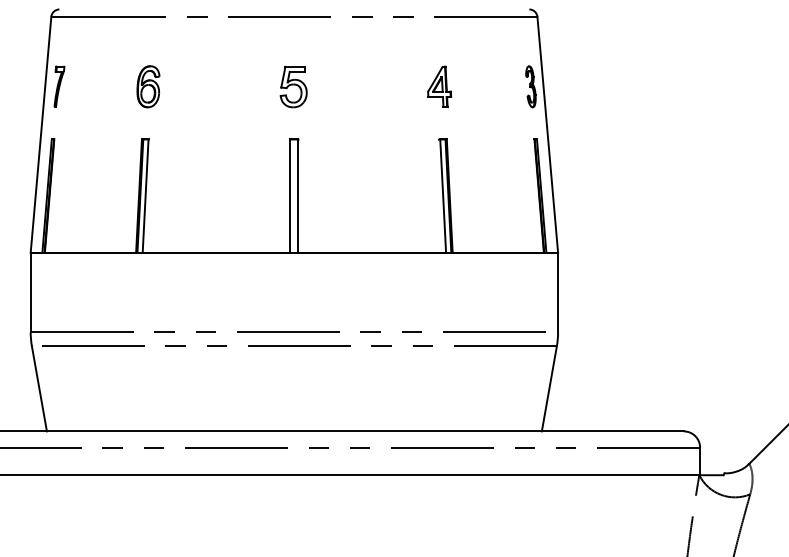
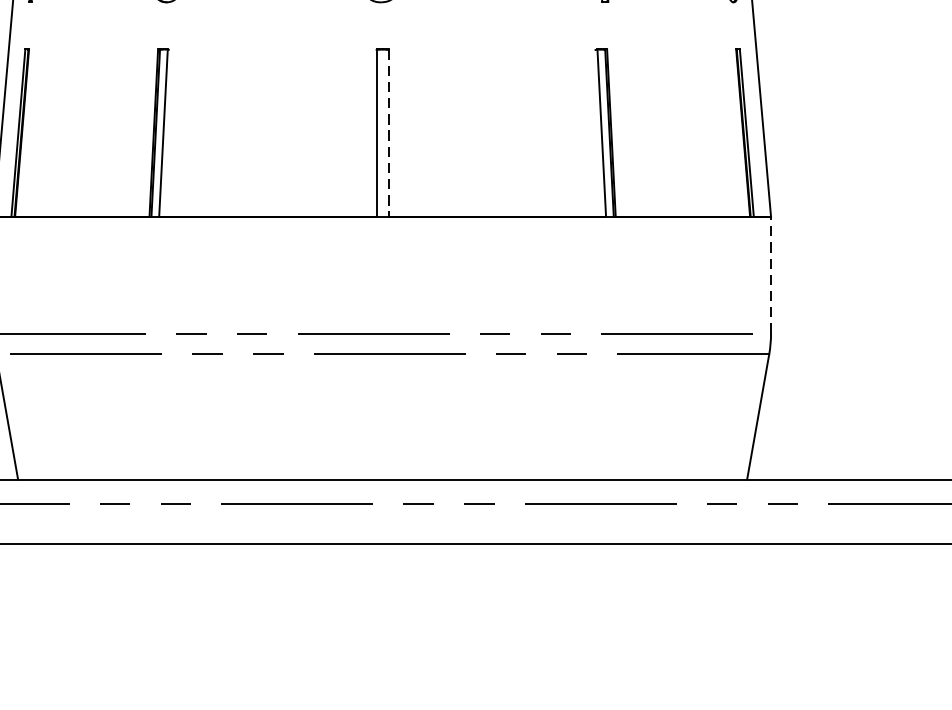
line: (298, 196) -> (388, 133), solid -> dashed
line: (558, 292) -> (771, 275), solid -> dashed

